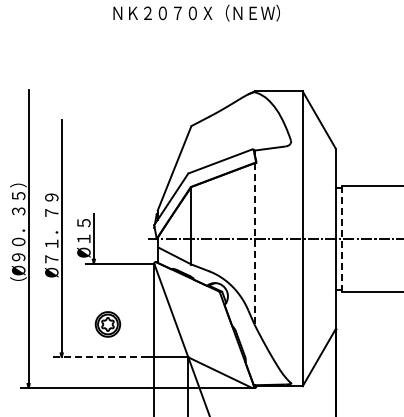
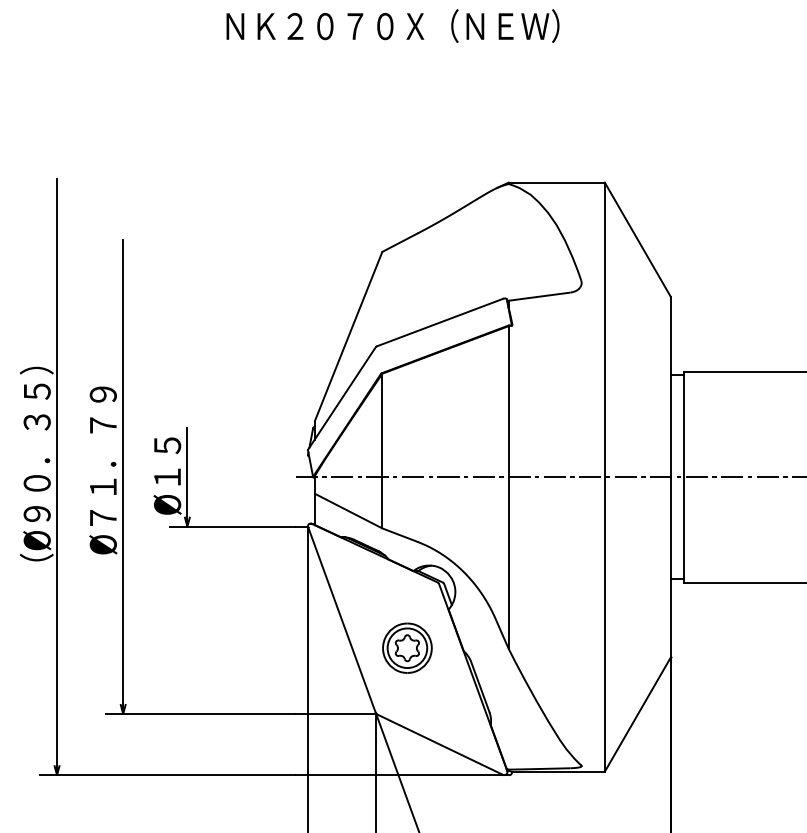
line: (342, 238) -> (684, 476), dashed -> solid
line: (254, 244) -> (508, 488), dashed -> solid
part: (107, 324) -> (406, 648), moved
line: (99, 357) -> (198, 714), dashed -> solid

